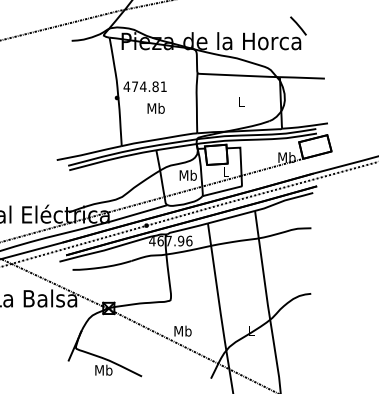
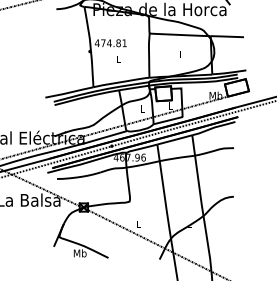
text: (155, 108) -> (118, 59), Mb -> L
text: (187, 174) -> (142, 108), Mb -> L
text: (182, 330) -> (138, 223), Mb -> L

